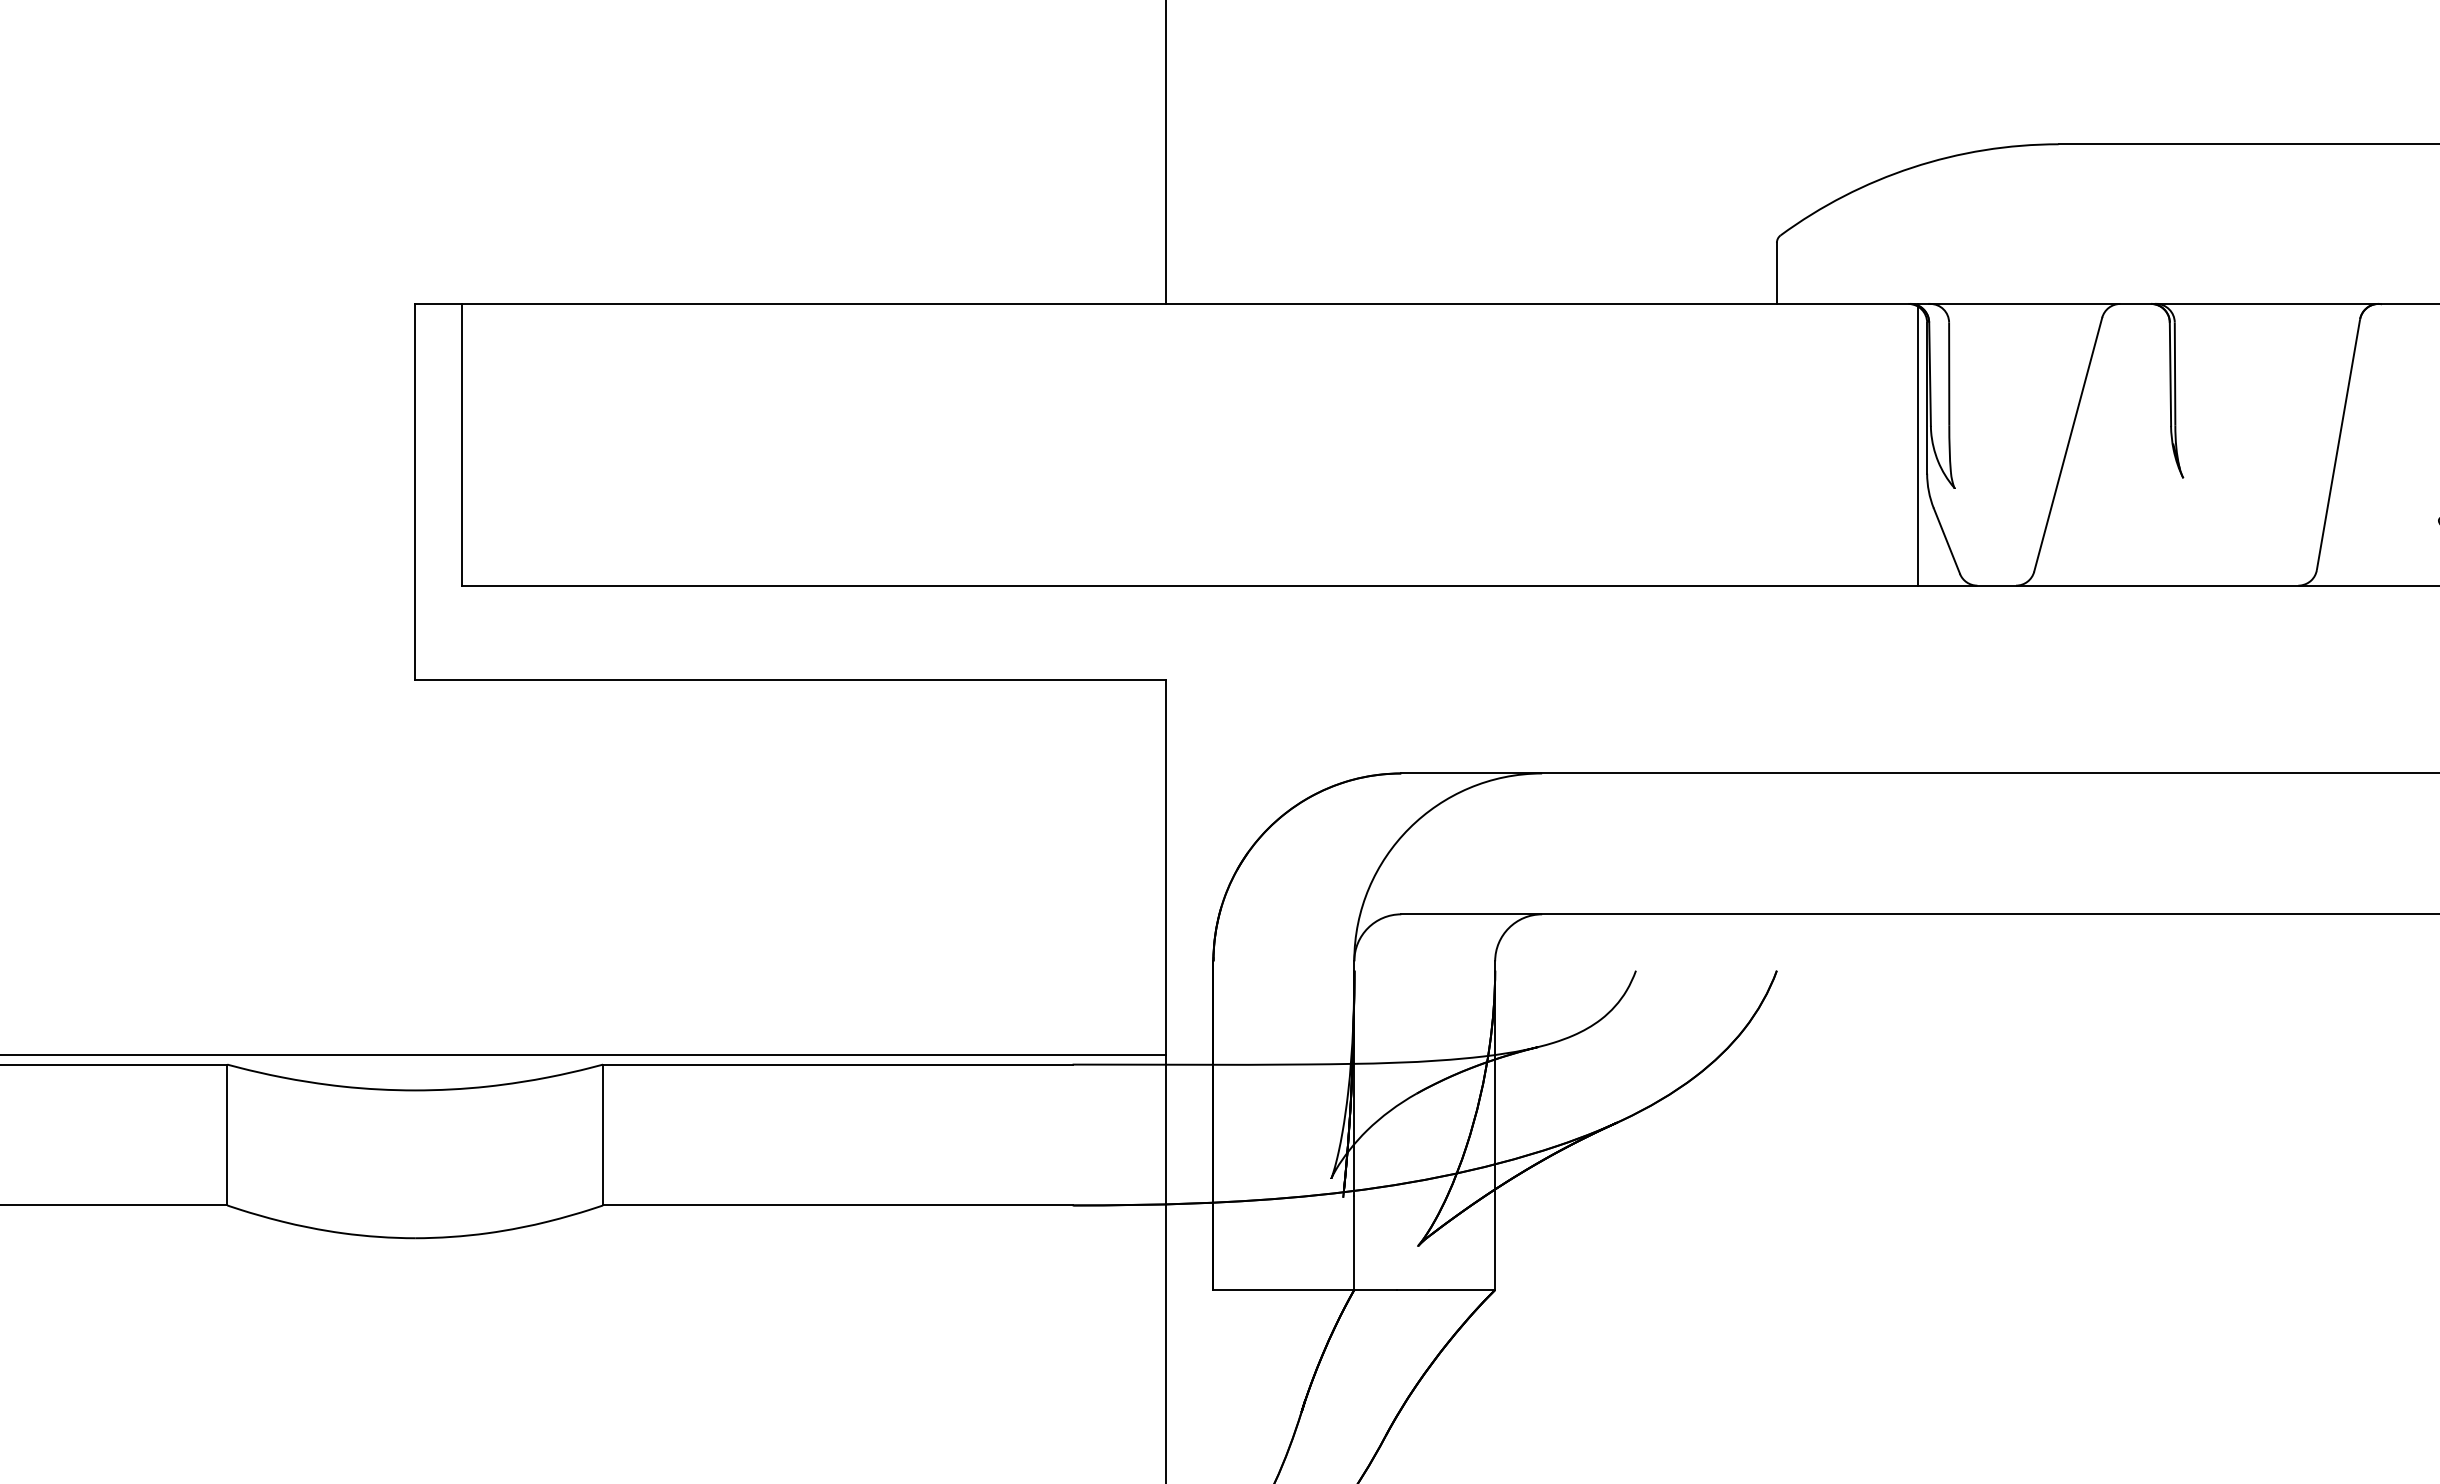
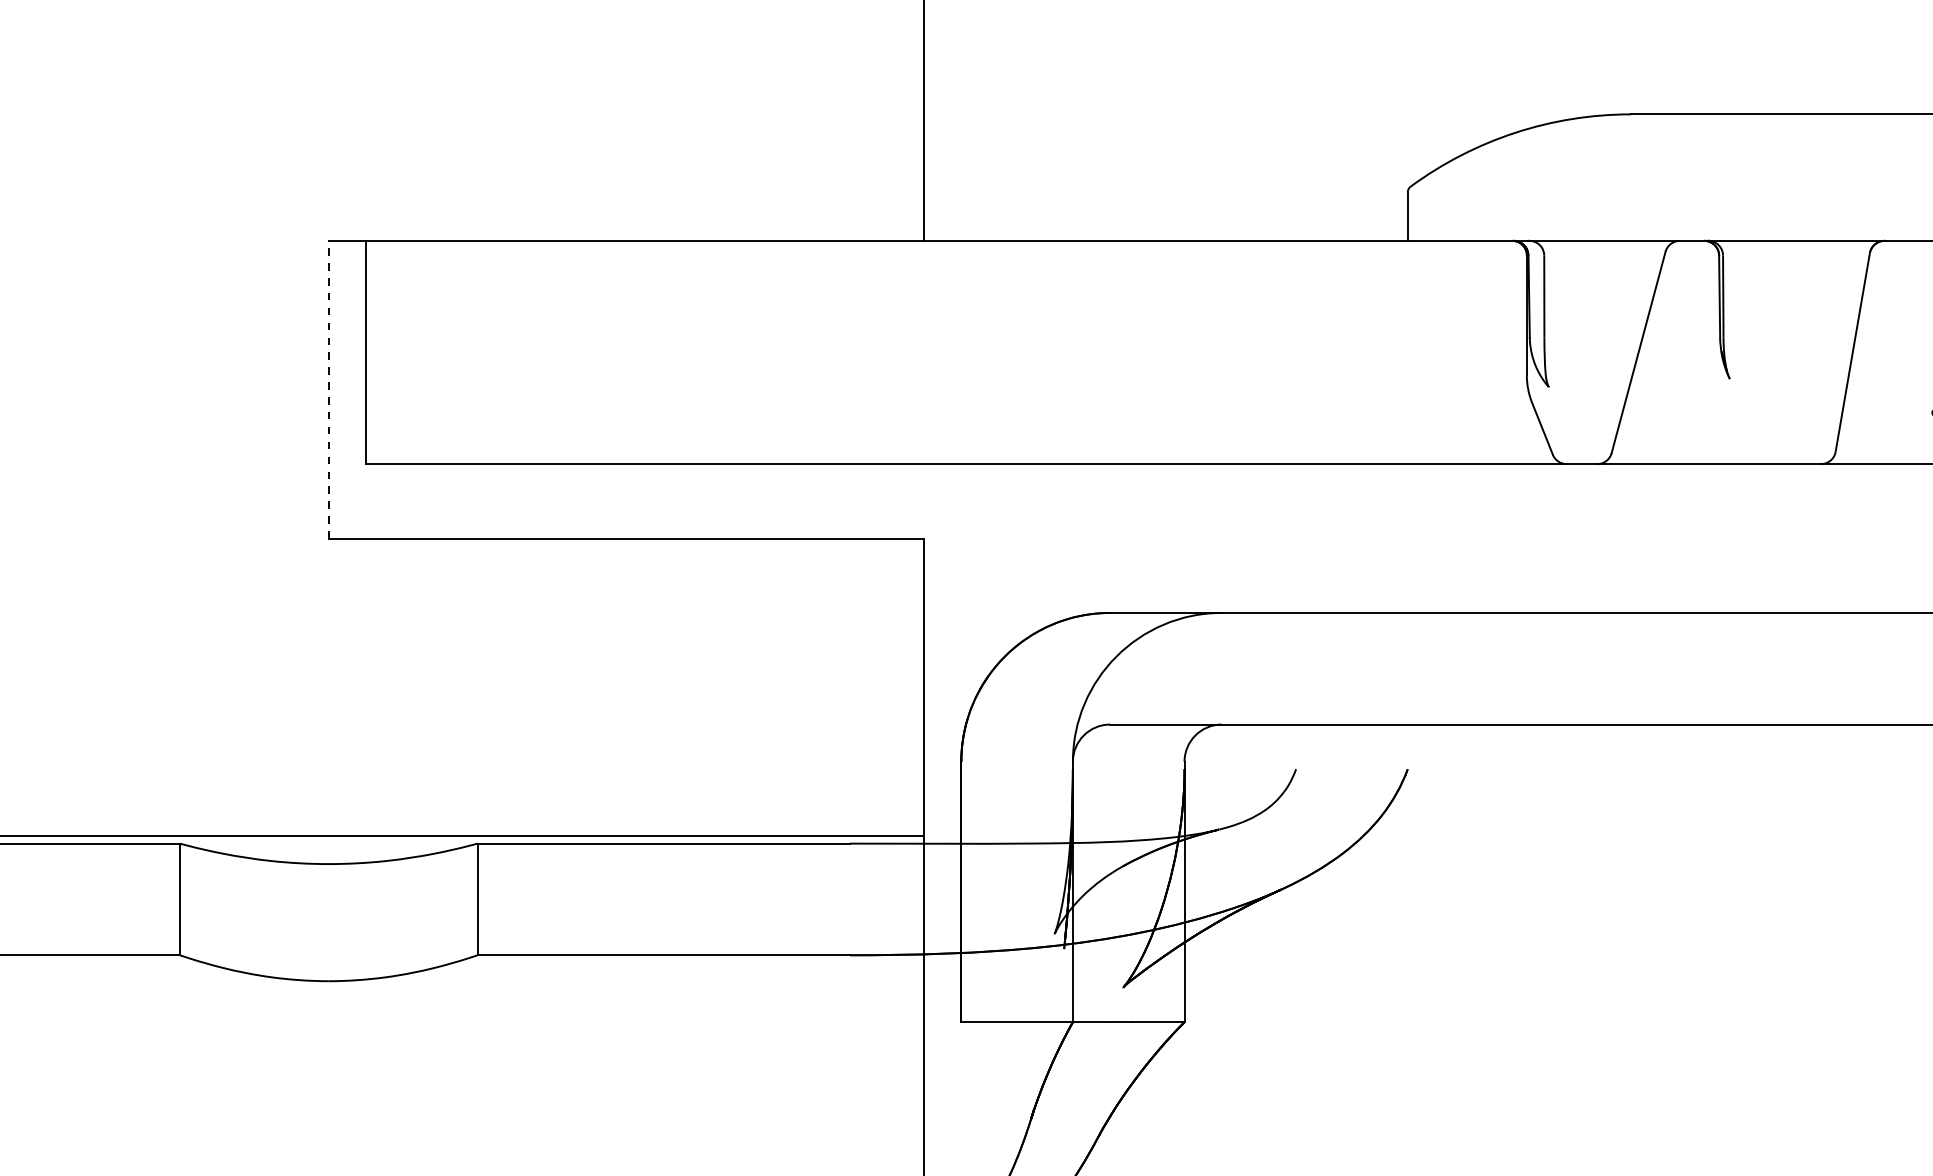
line: (1917, 444) -> (1519, 352), removed
line: (415, 491) -> (329, 389), solid -> dashed

